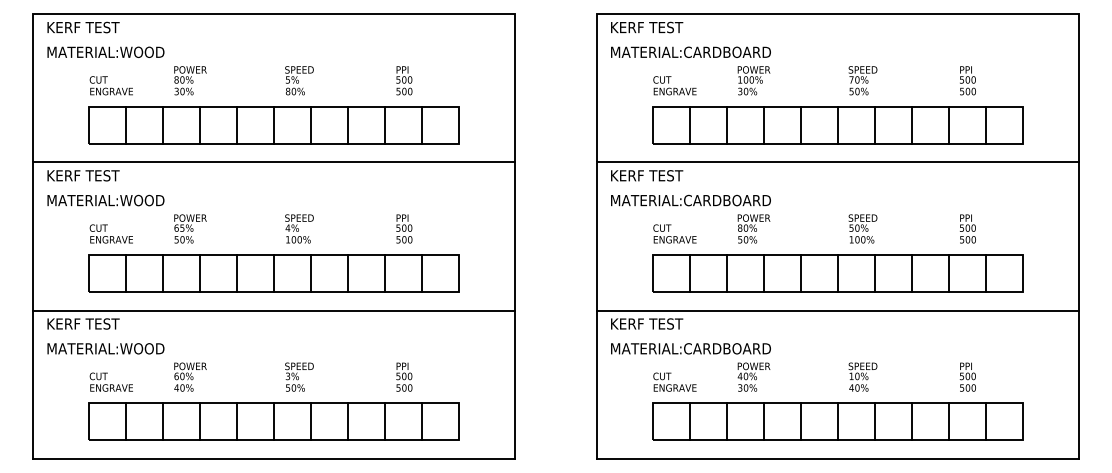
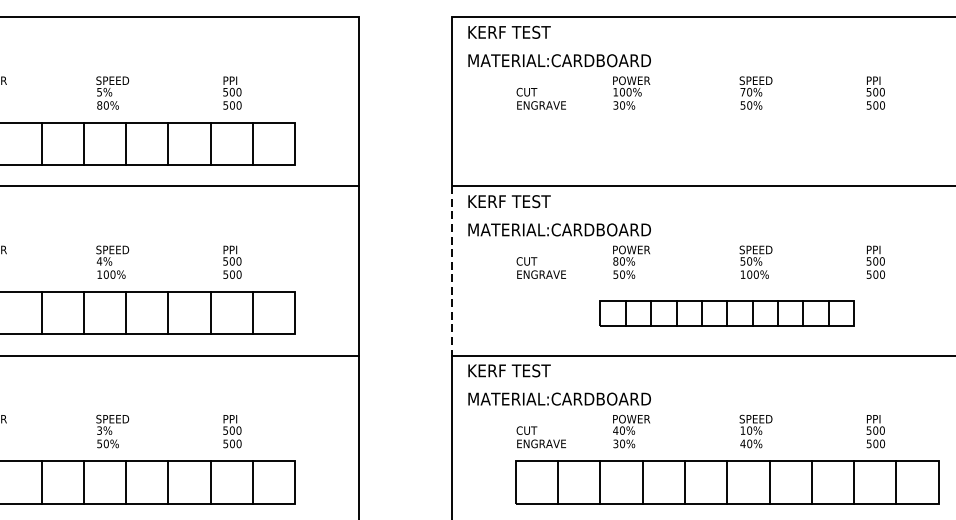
part: (837, 125) -> (726, 144), removed
line: (596, 236) -> (451, 270), solid -> dashed
part: (837, 273) -> (726, 313), size x0.6

